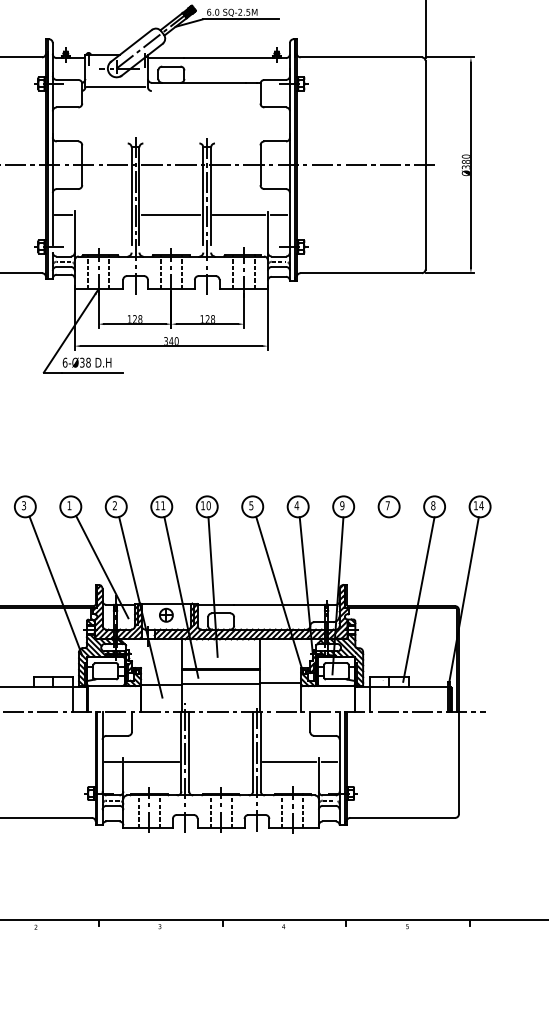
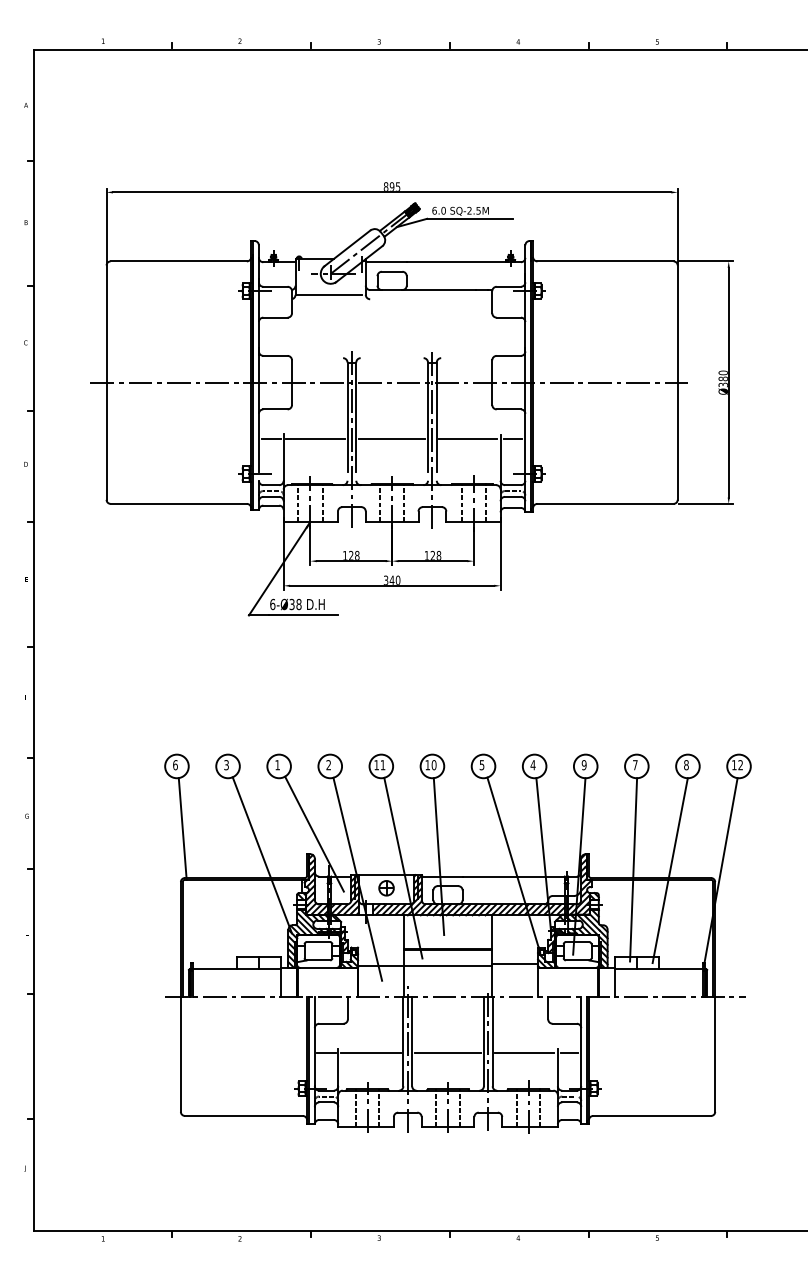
line: (103, 214) -> (315, 438), added
text: (481, 506) -> (740, 765), 14 -> 12
line: (386, 598) -> (633, 869), added
line: (220, 762) -> (447, 1053), added

